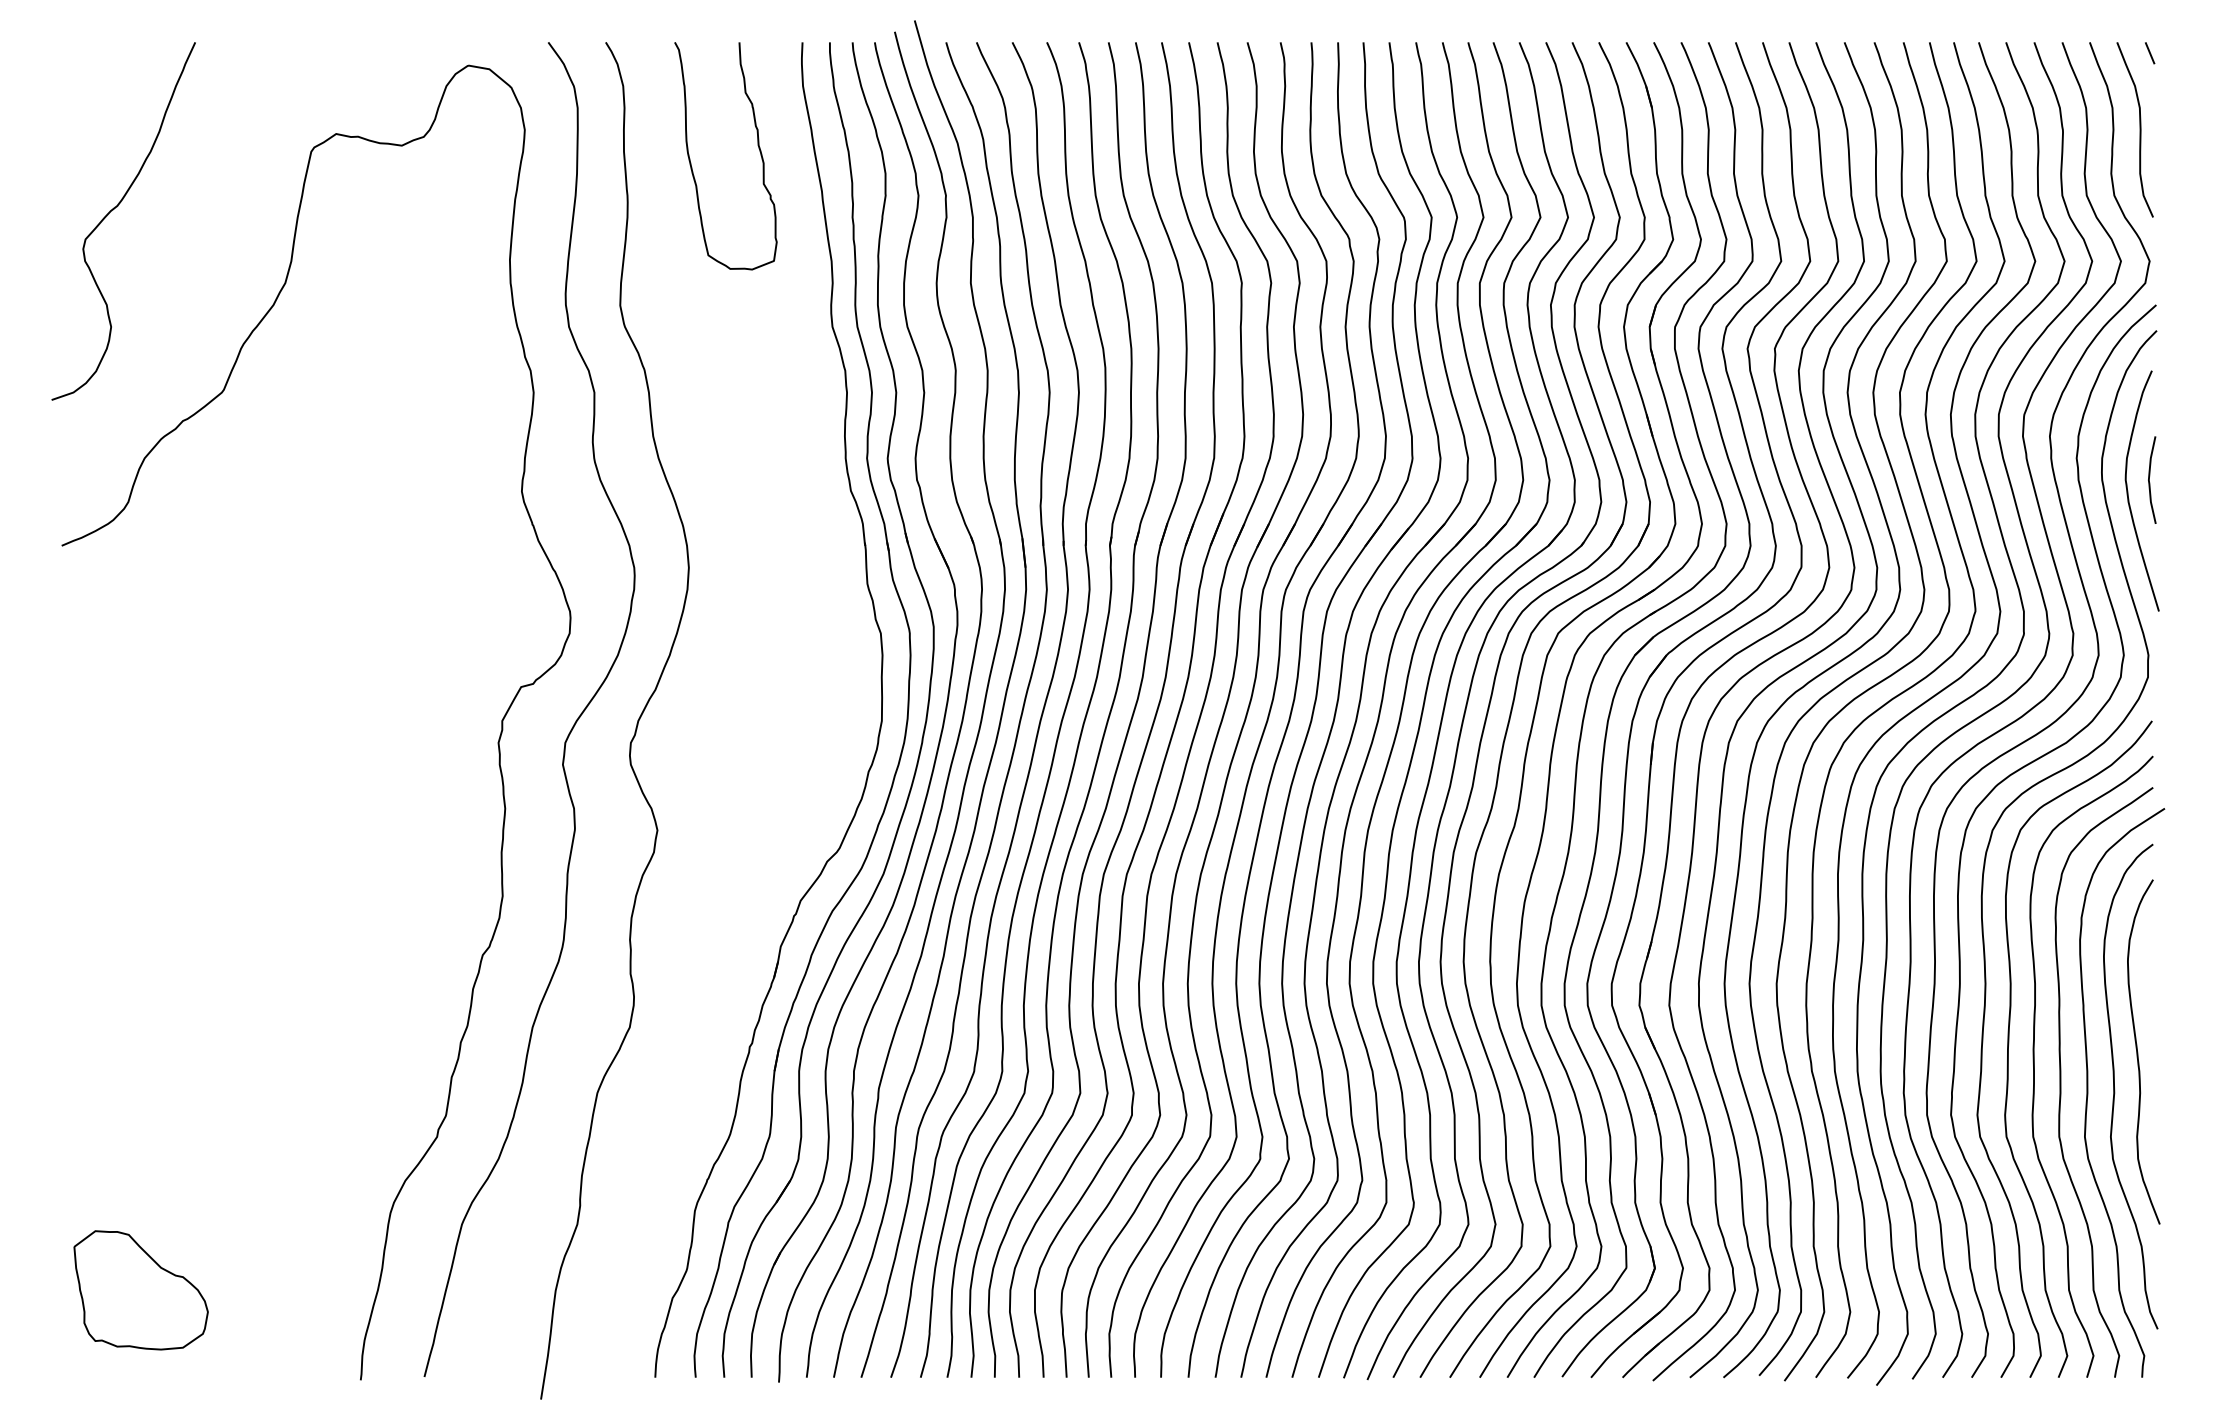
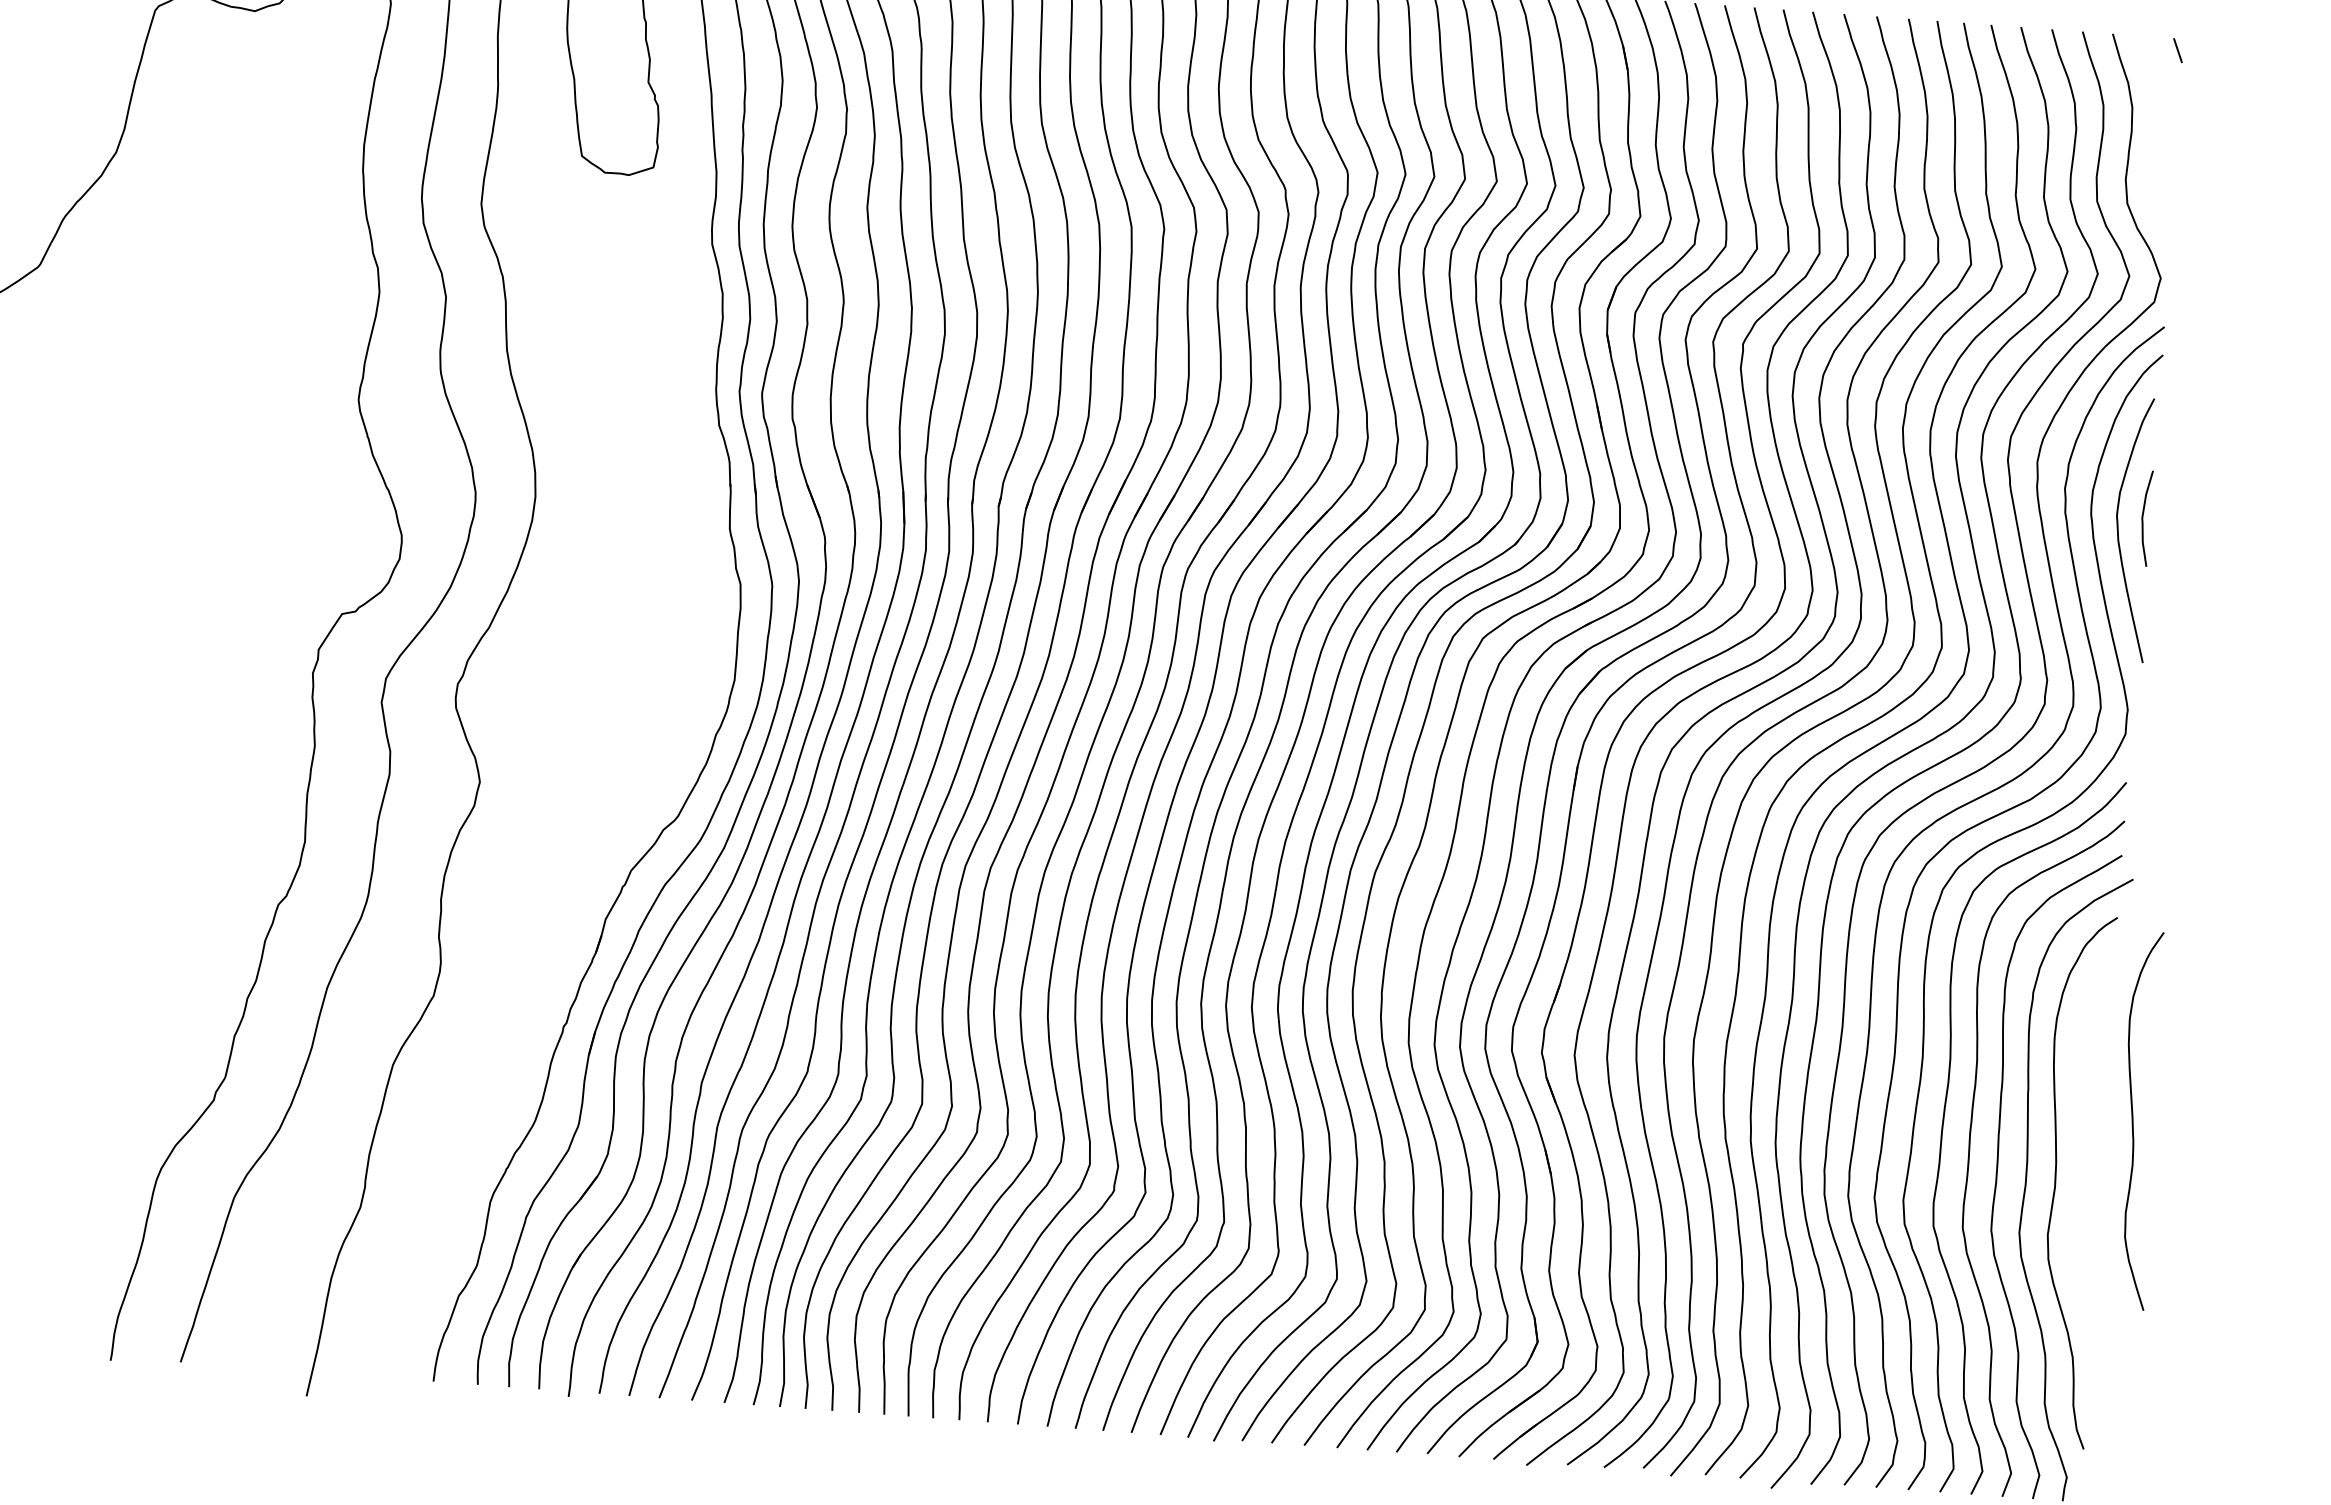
curve: (2139, 129) -> (2160, 133), removed
curve: (2138, 1052) -> (2134, 1120), moved

